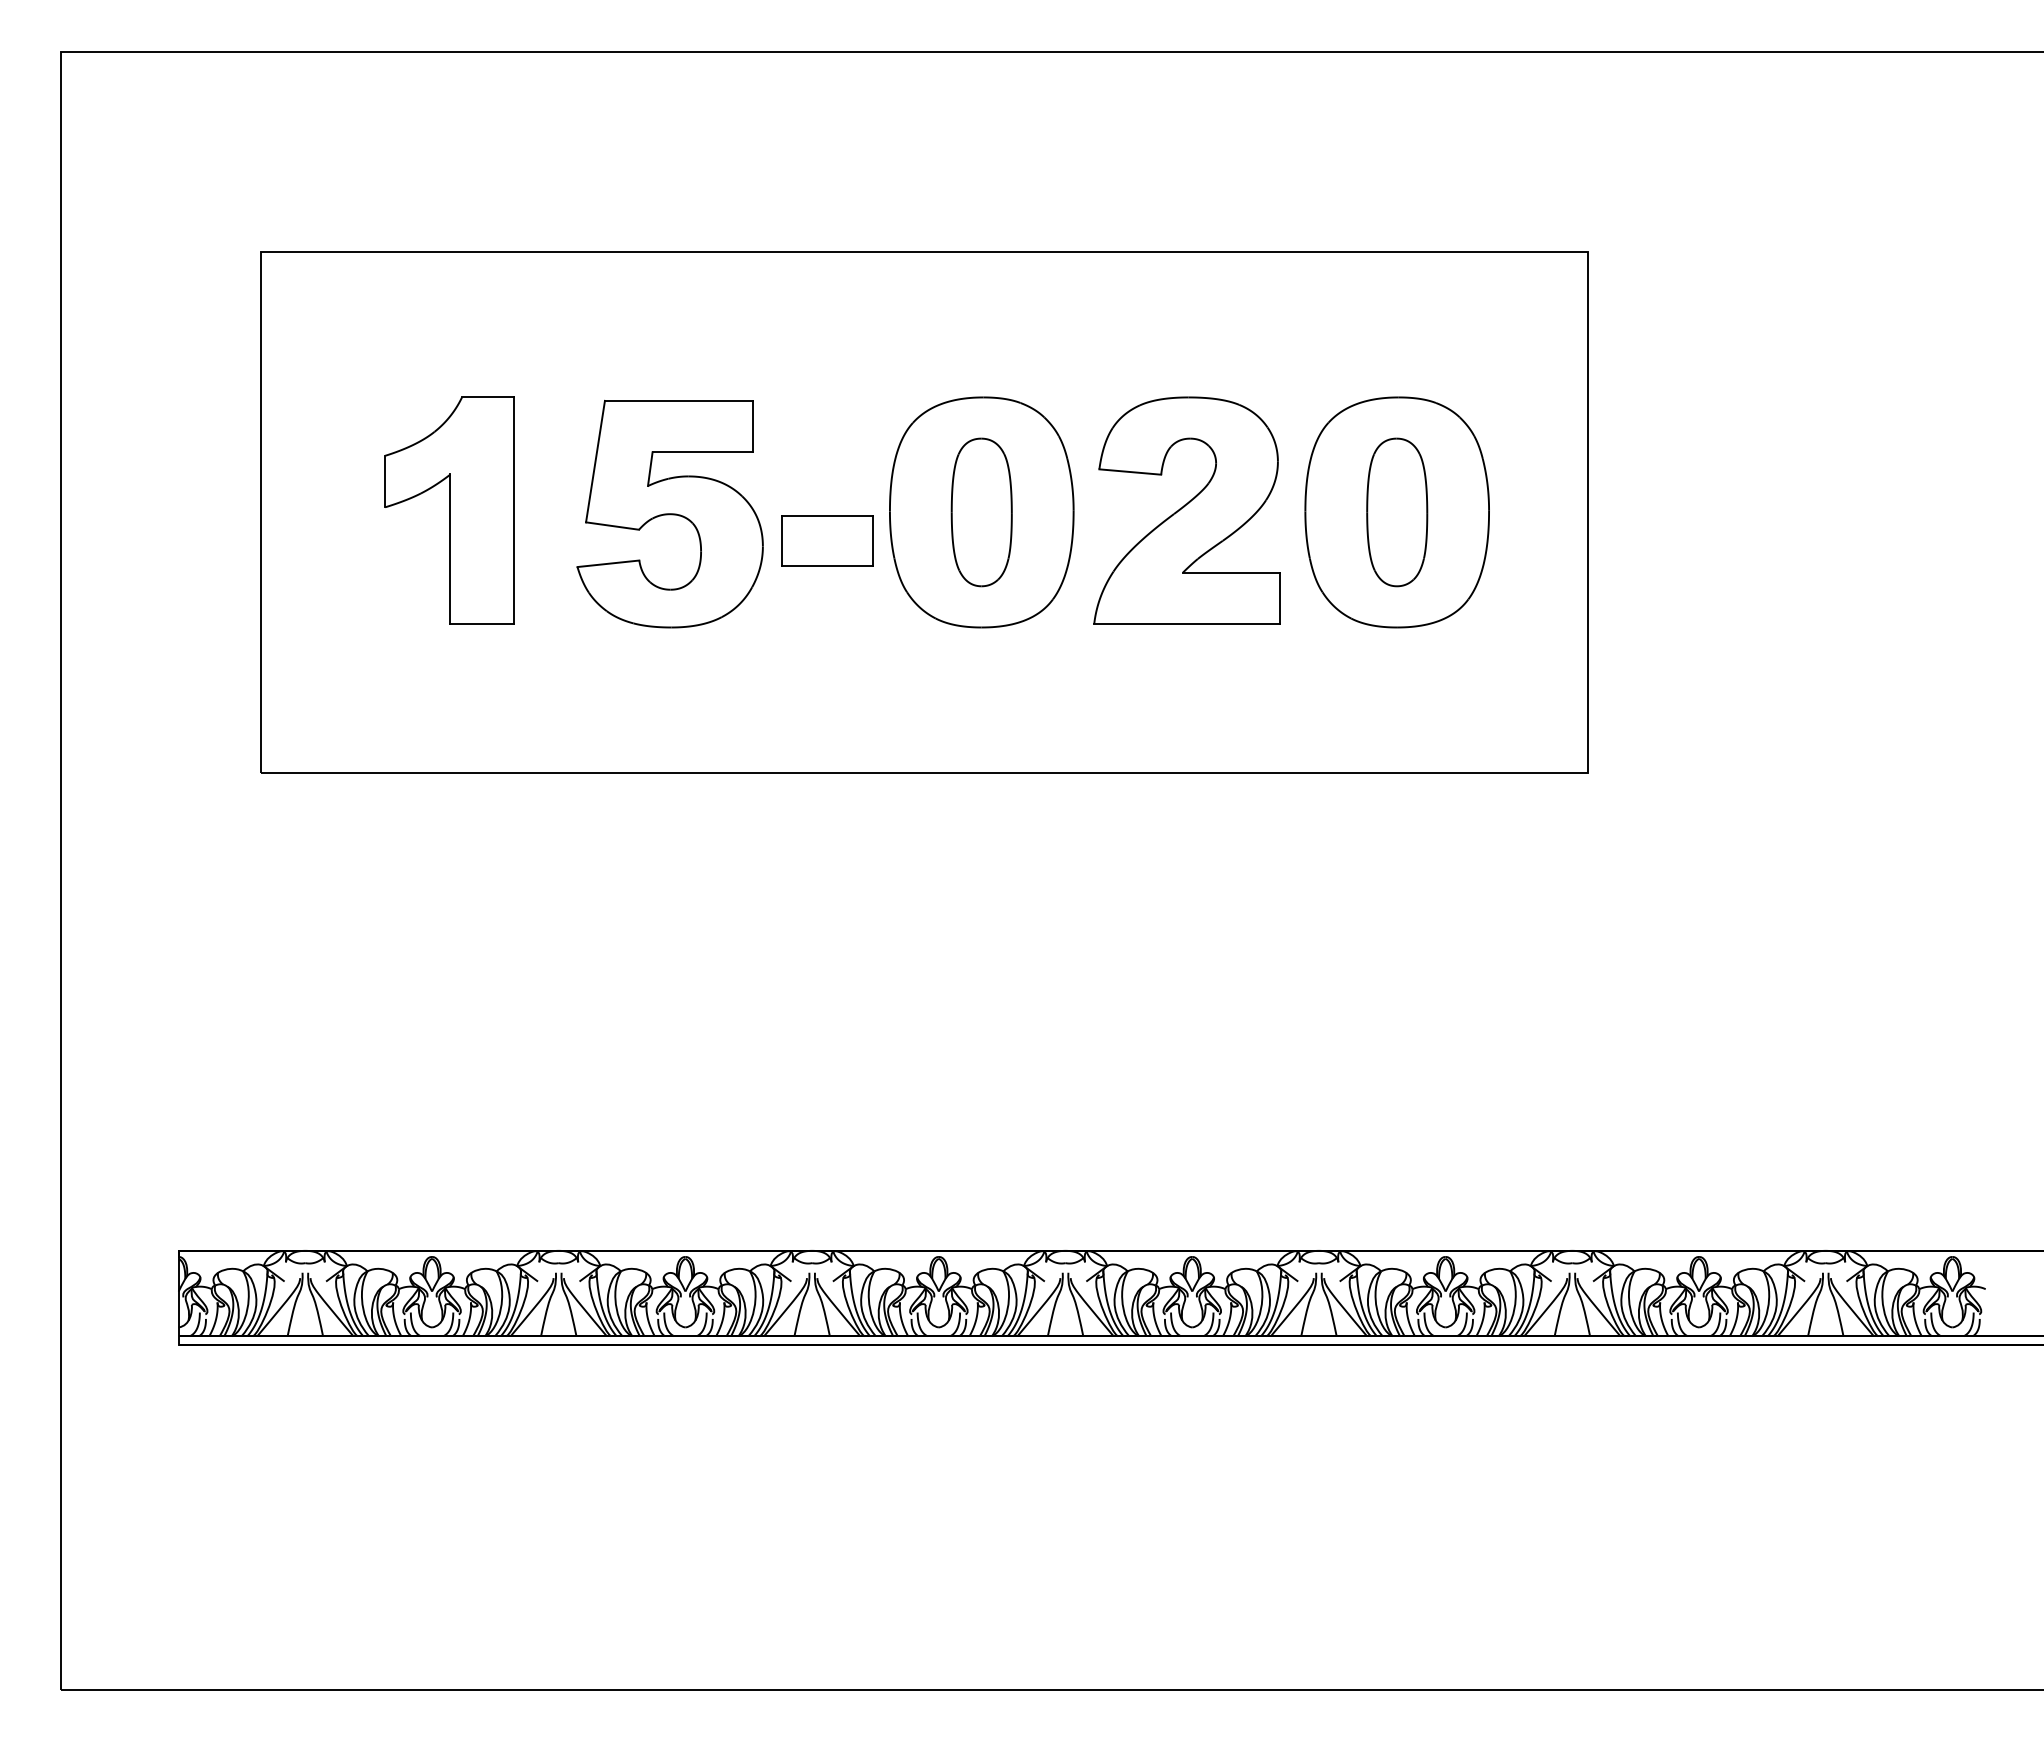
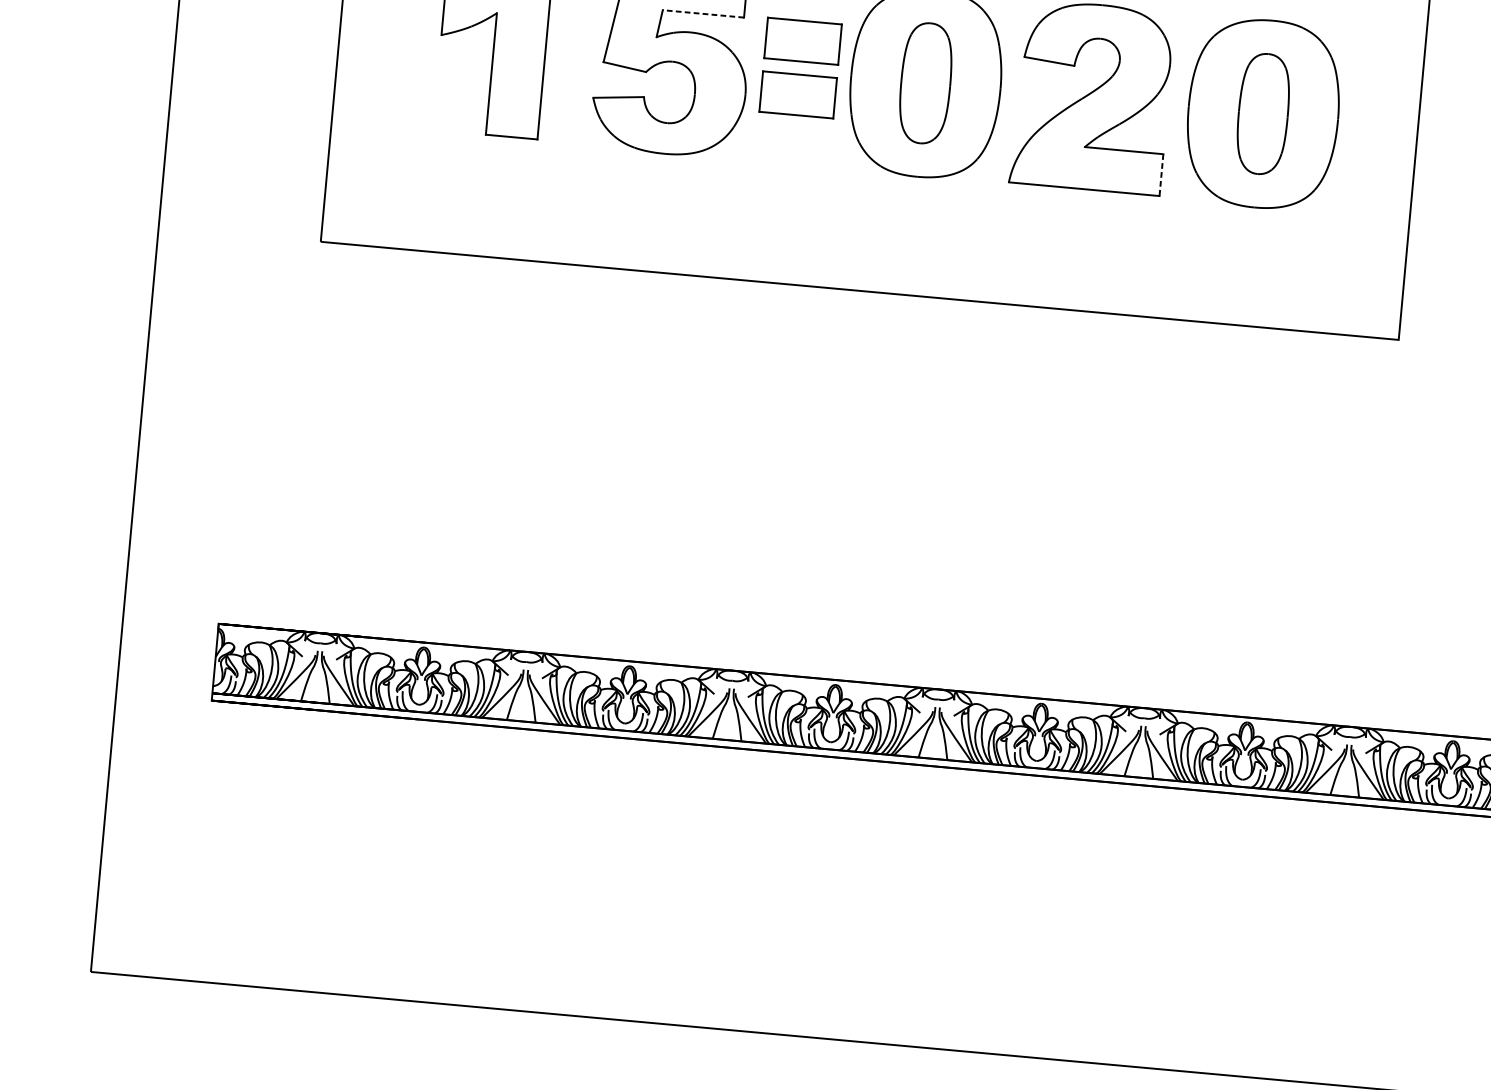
line: (702, 452) -> (703, 13), solid -> dashed
part: (827, 474) -> (803, 41), added
line: (1279, 598) -> (1161, 175), solid -> dashed

